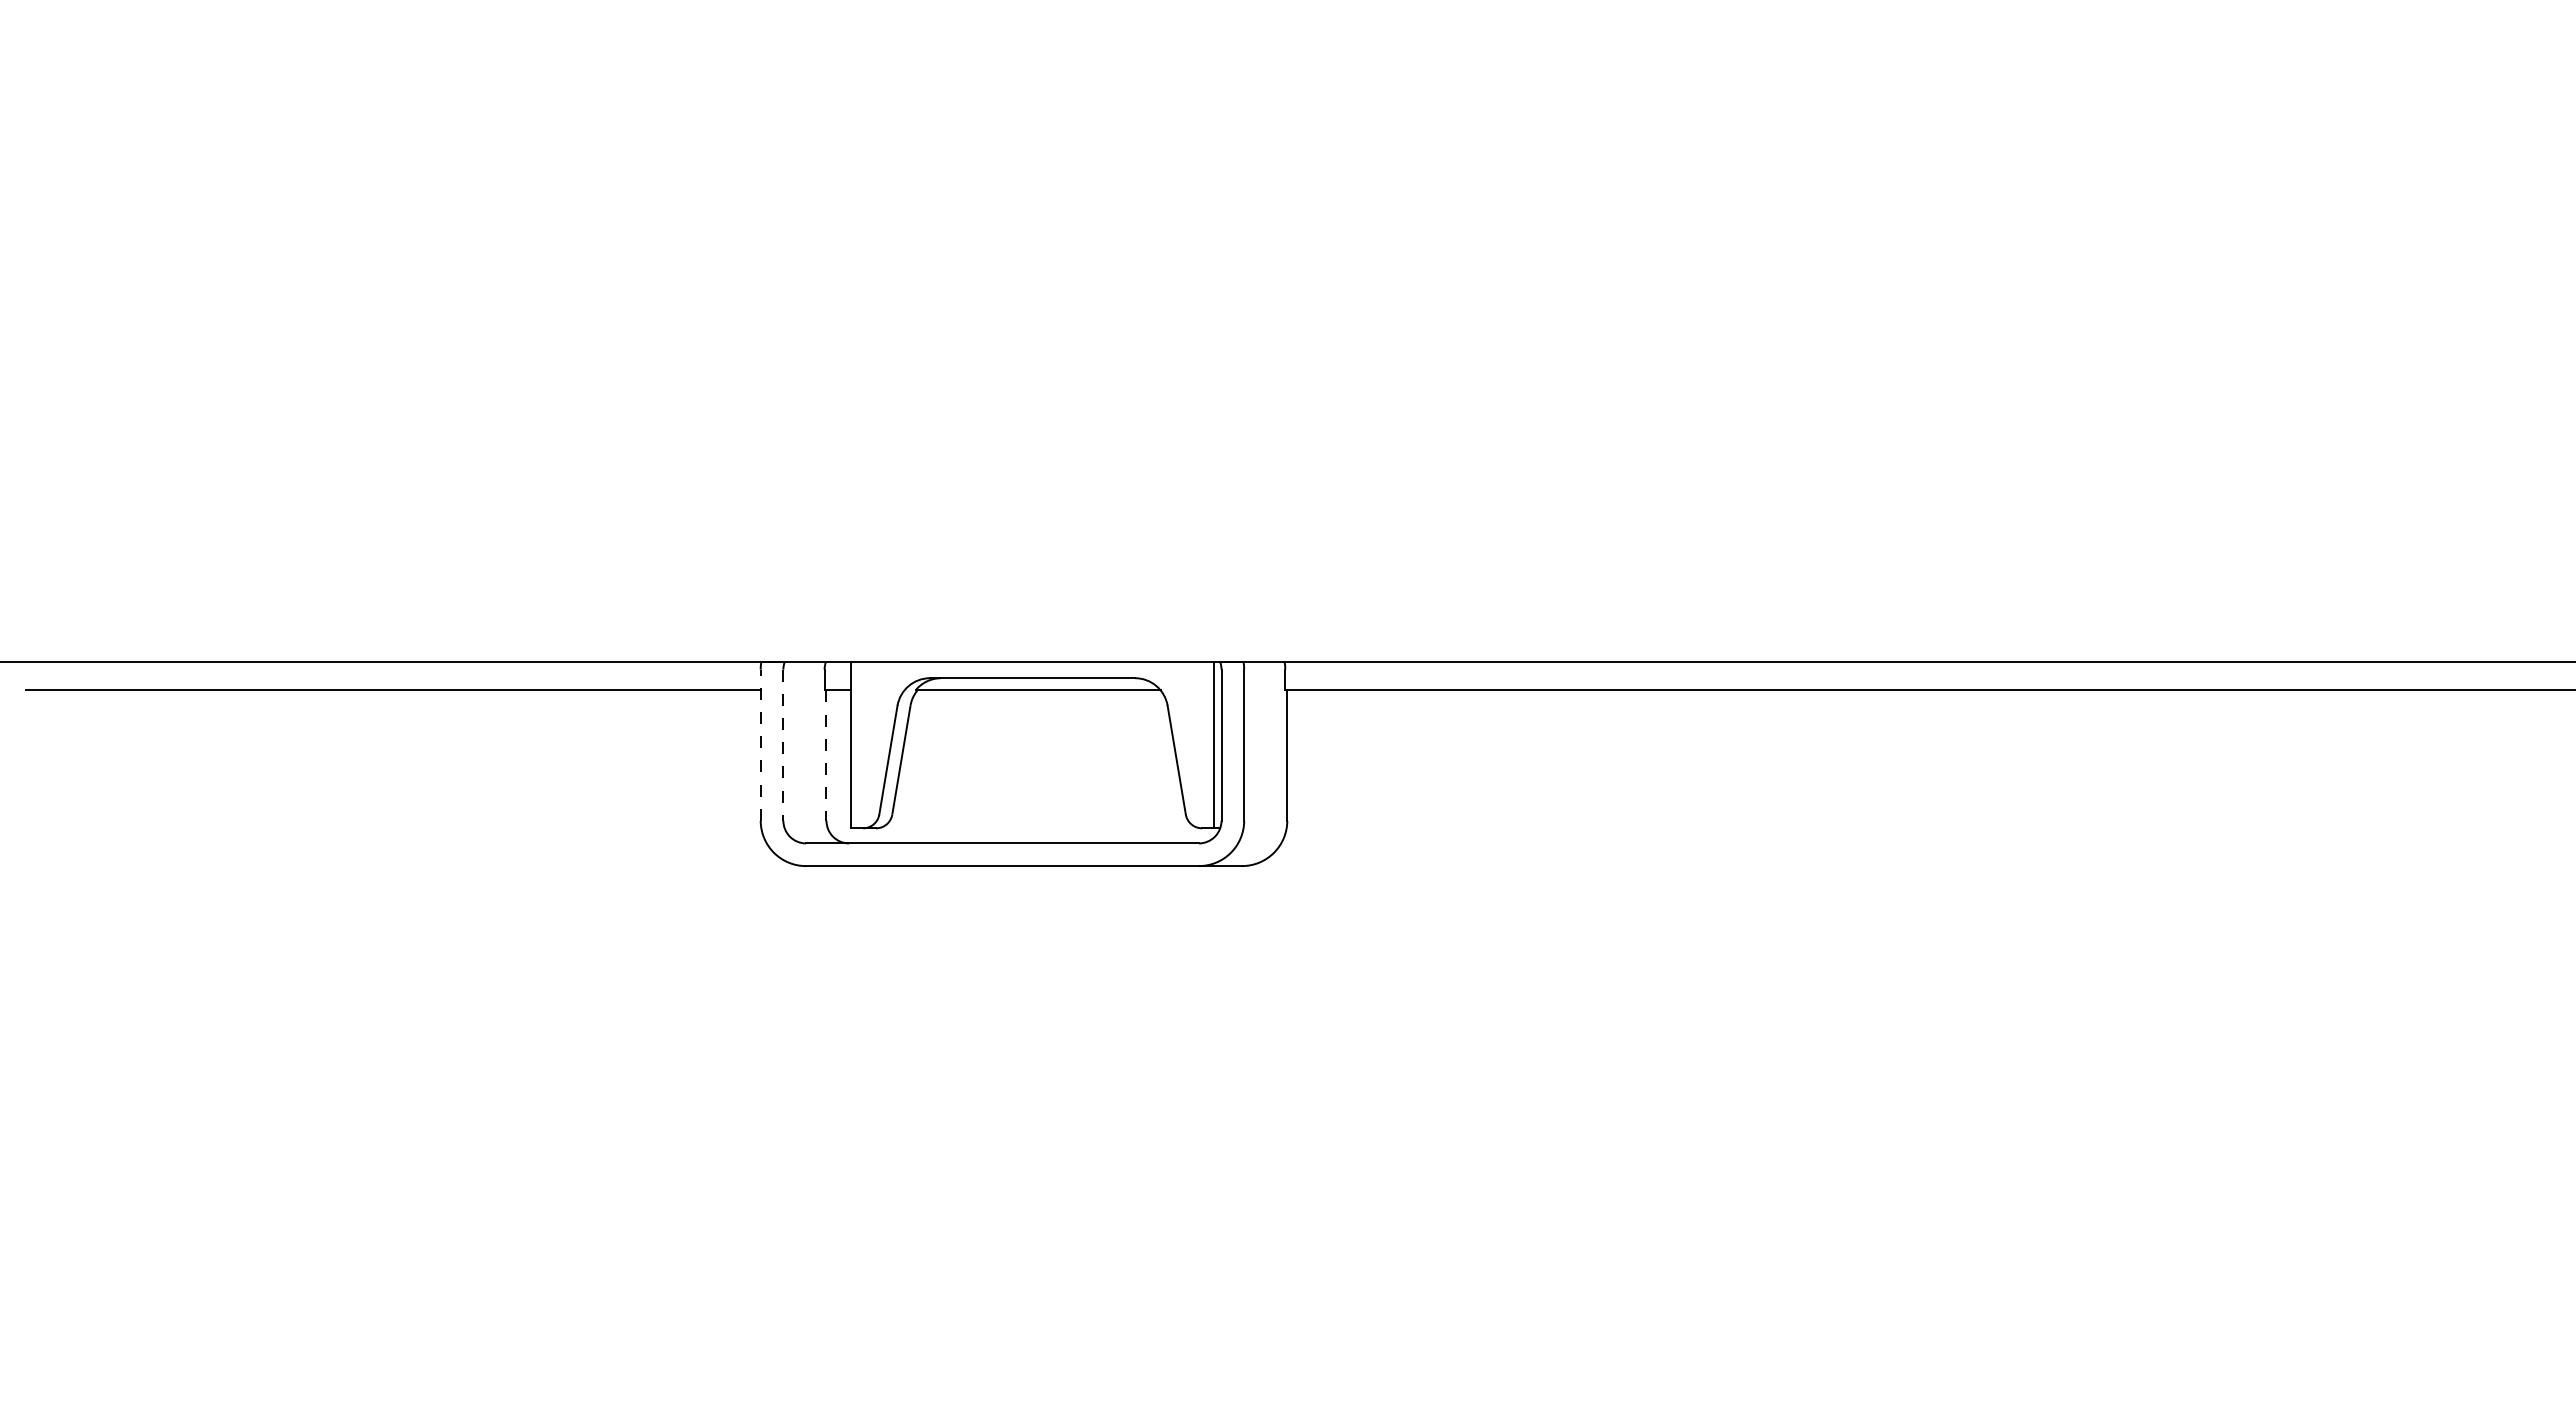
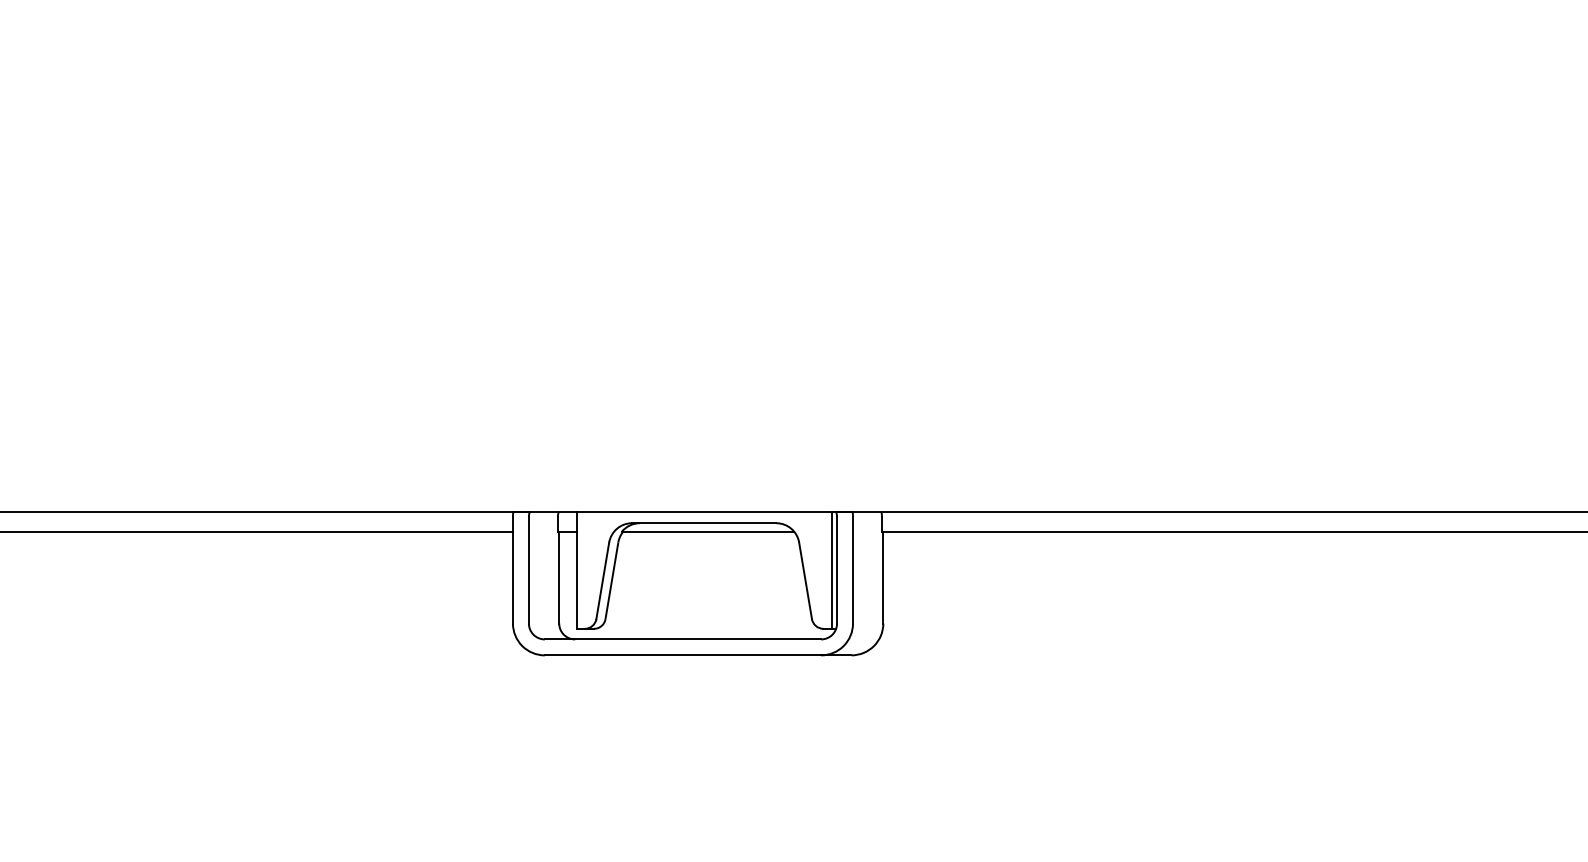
line: (760, 745) -> (512, 570), dashed -> solid
line: (783, 745) -> (528, 570), dashed -> solid
line: (826, 756) -> (559, 578), dashed -> solid

